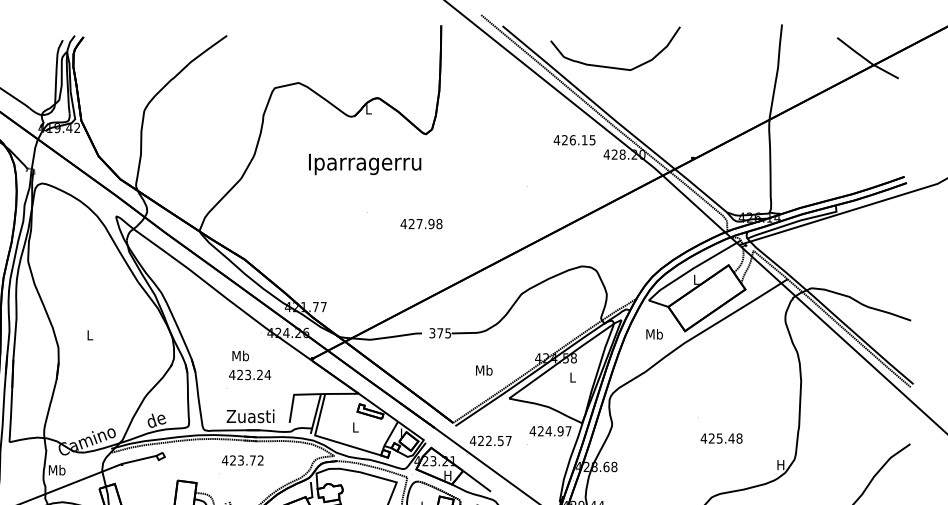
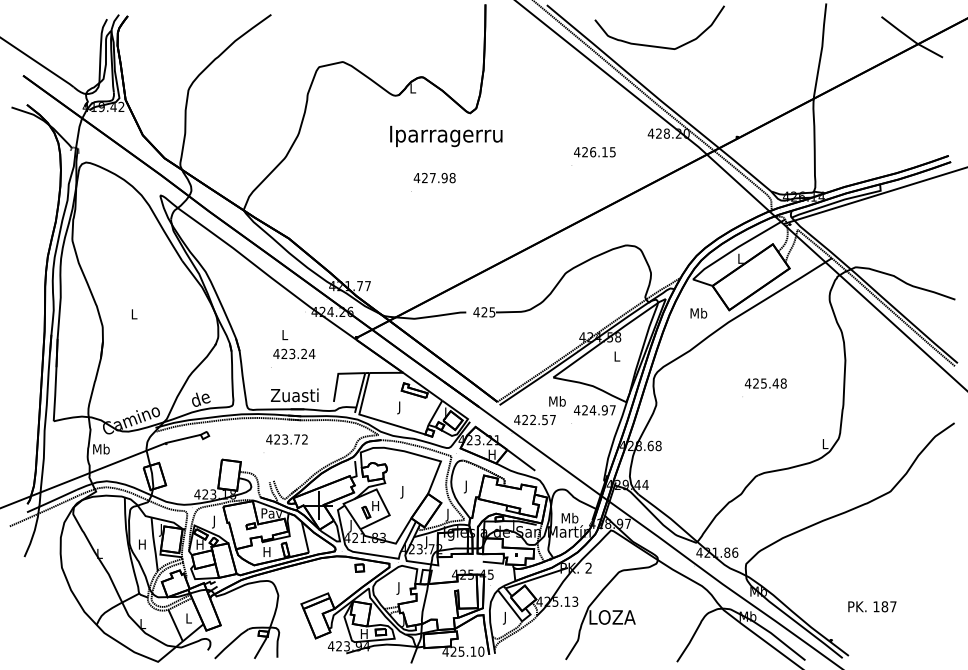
text: (574, 140) -> (594, 152), moved
text: (365, 164) -> (446, 136), moved
text: (421, 224) -> (434, 178), moved
text: (436, 333) -> (480, 312), 375 -> 425
text: (240, 355) -> (284, 334), Mb -> L
text: (484, 370) -> (557, 401), moved
text: (355, 428) -> (399, 407), L -> J
text: (721, 438) -> (765, 383), moved
text: (780, 465) -> (824, 444), H -> L

